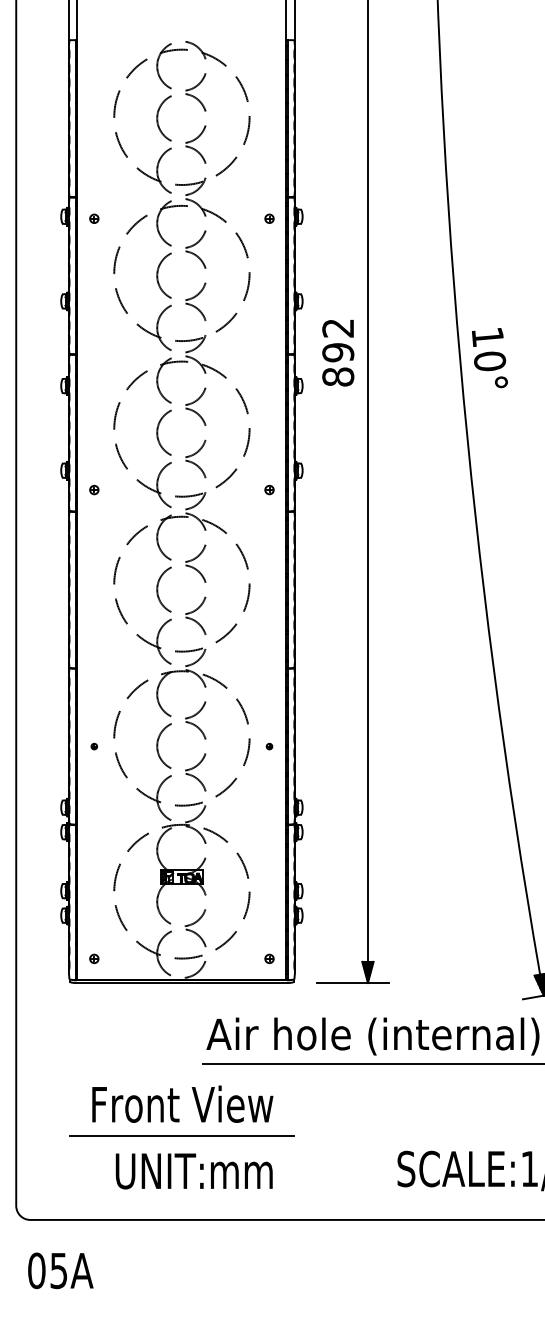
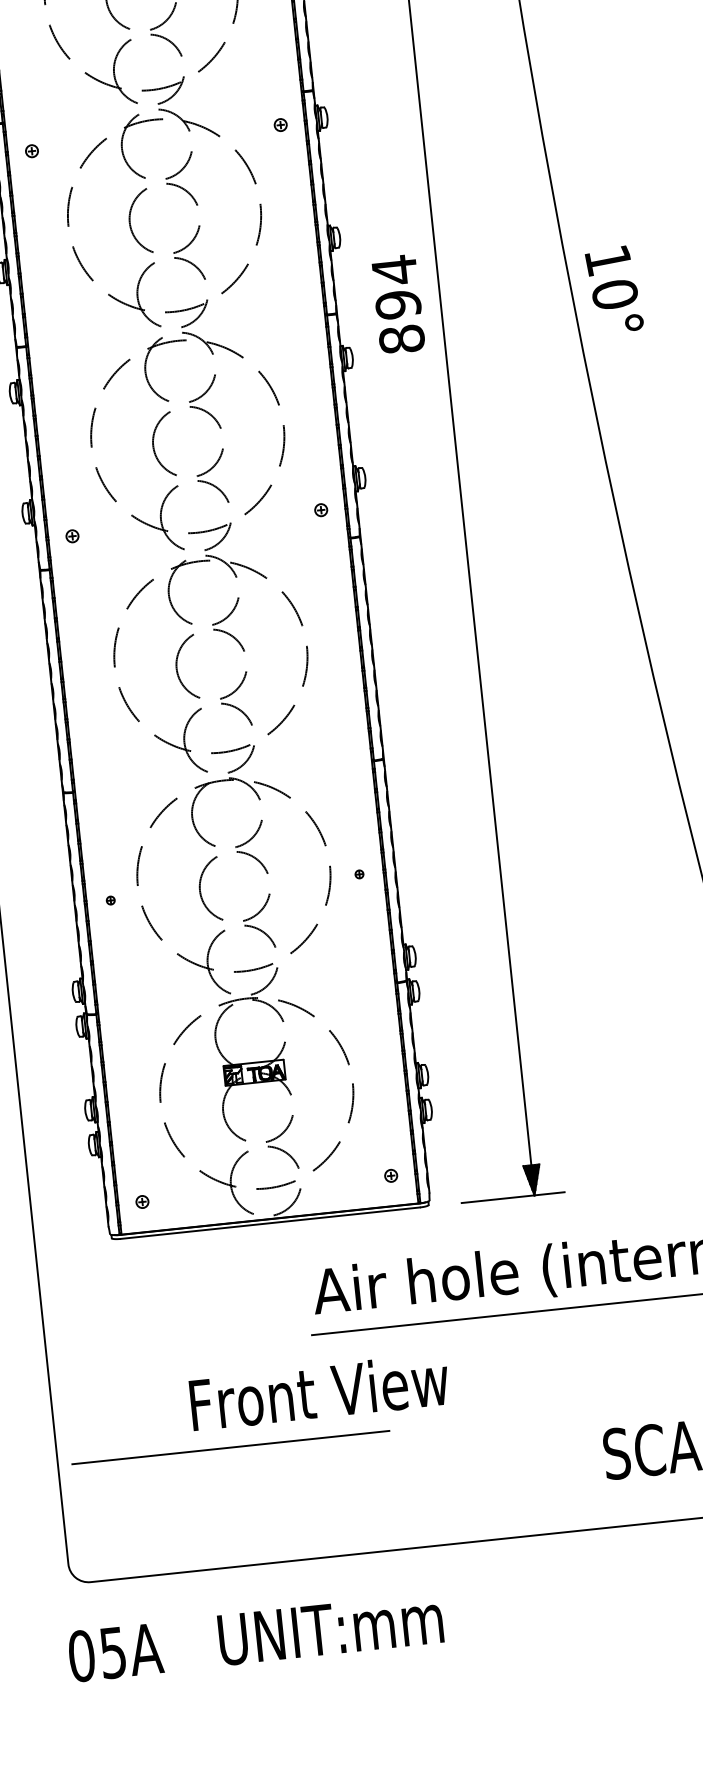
text: (337, 328) -> (393, 270), 892 -> 894
text: (182, 1103) -> (319, 1390), moved
line: (181, 1135) -> (230, 1446), moved
text: (193, 1171) -> (329, 1629), moved
text: (60, 1270) -> (115, 1652), moved

